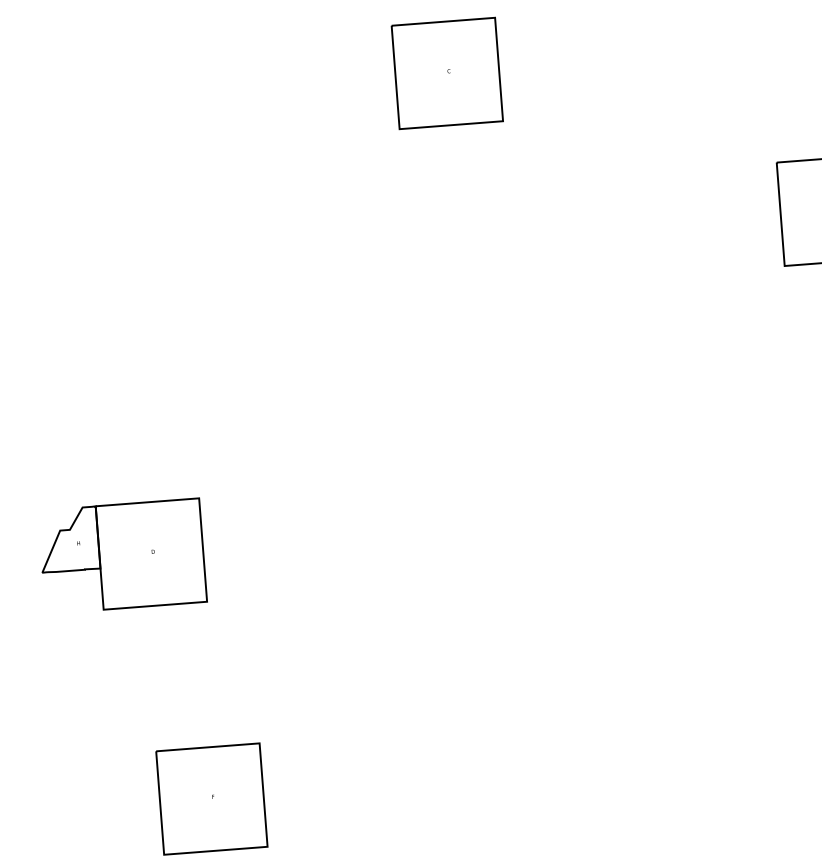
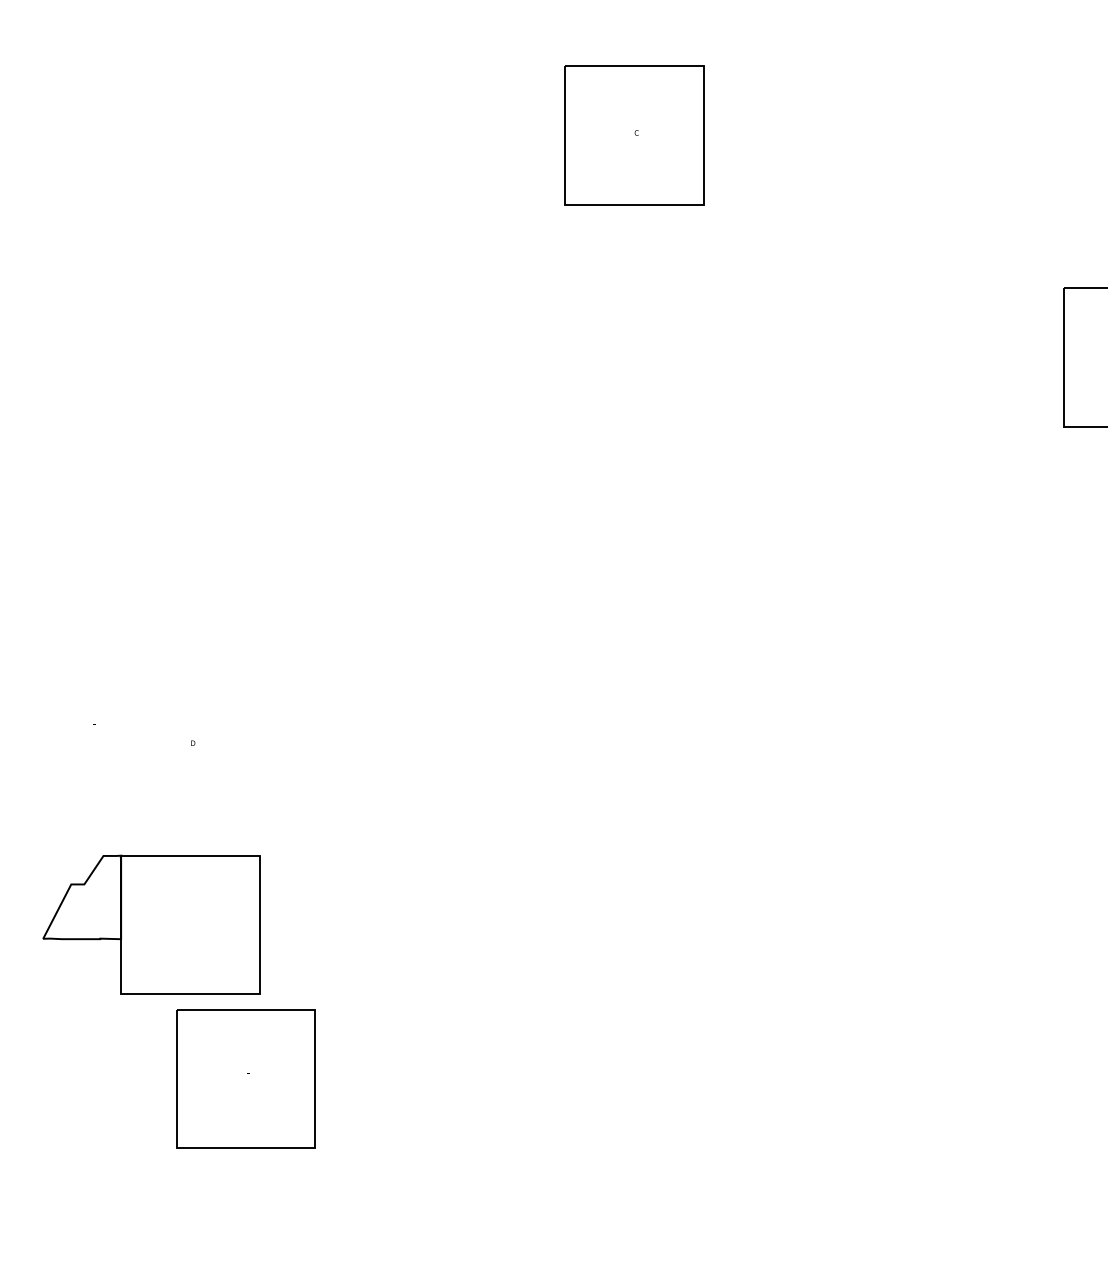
part: (122, 555) -> (151, 924), moved

